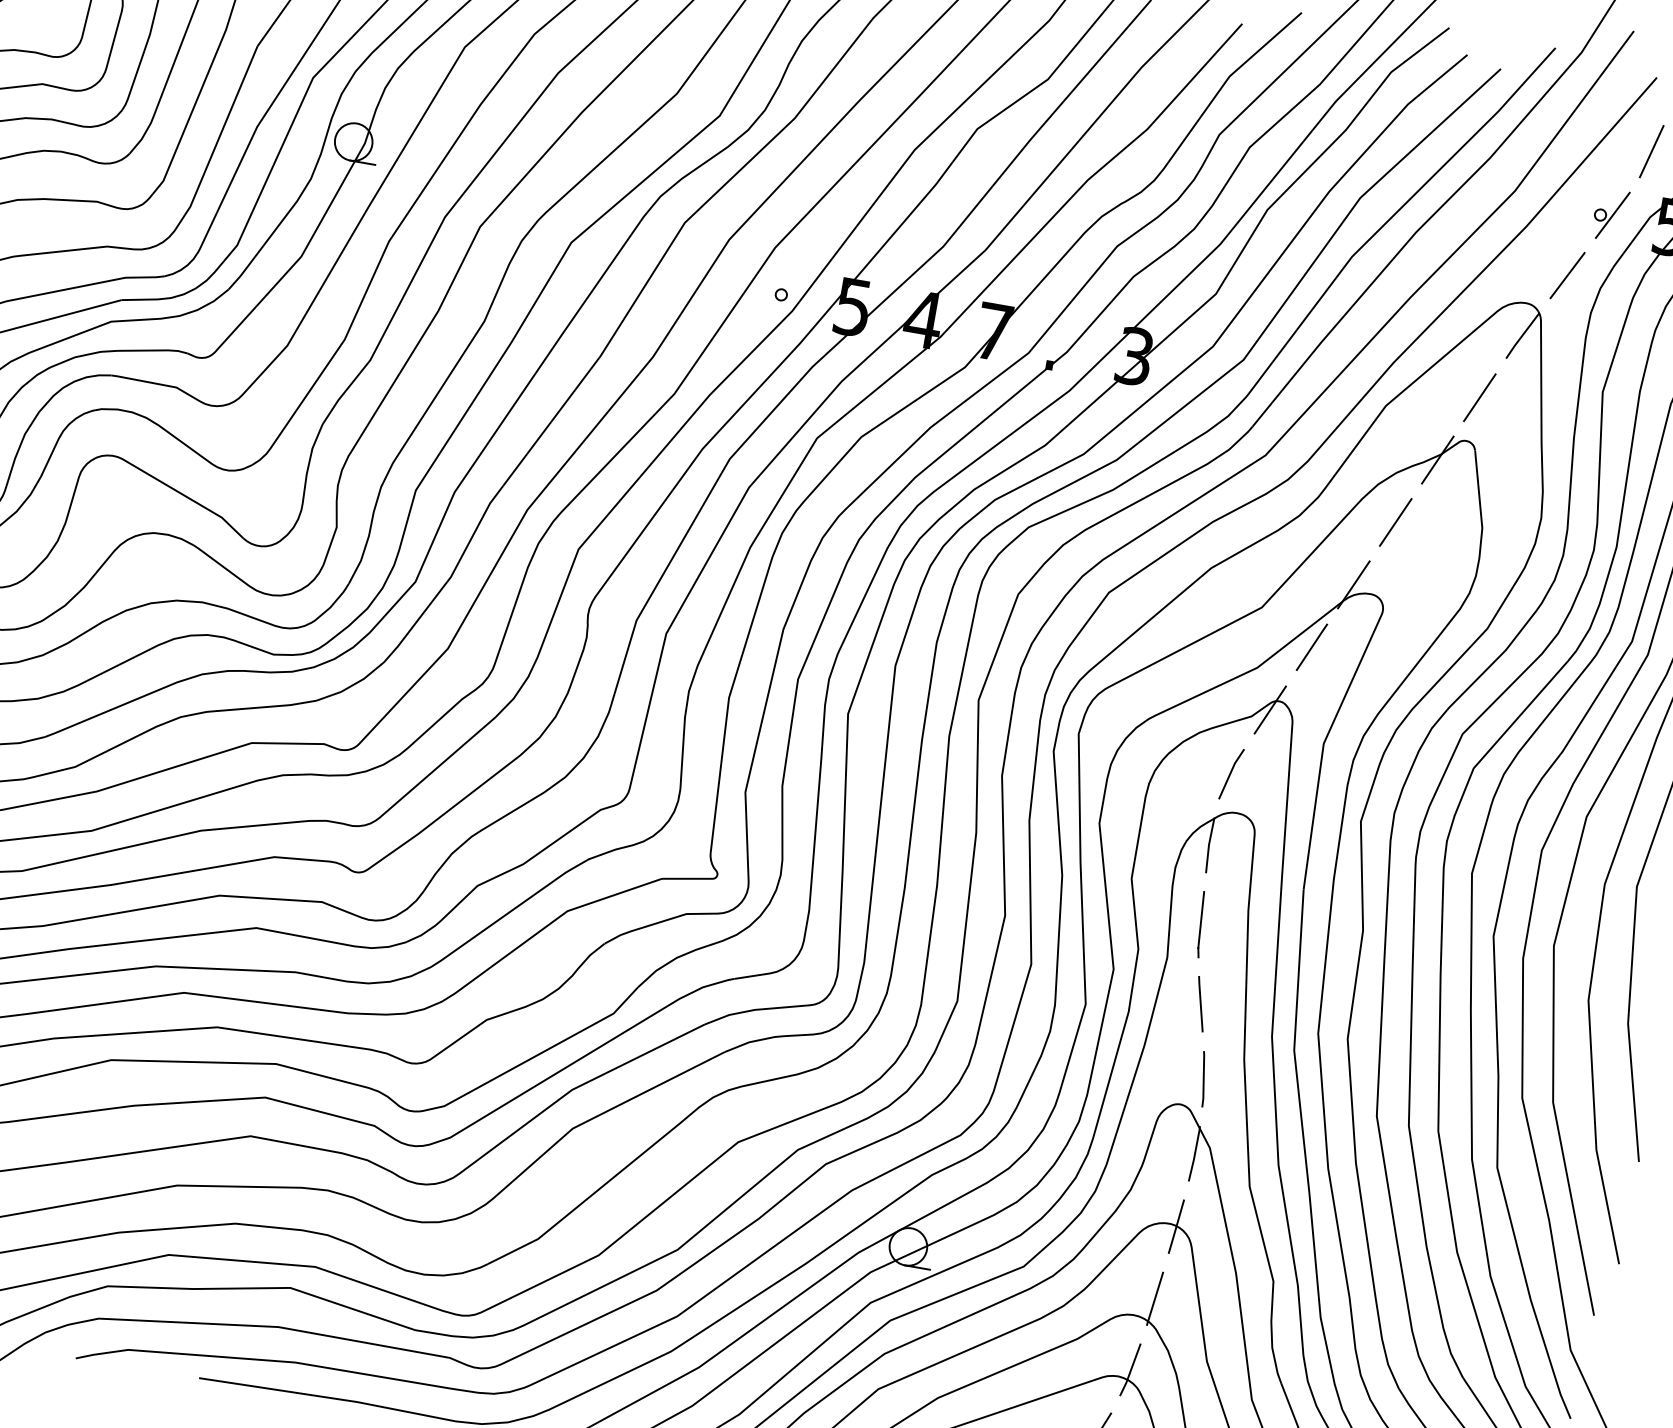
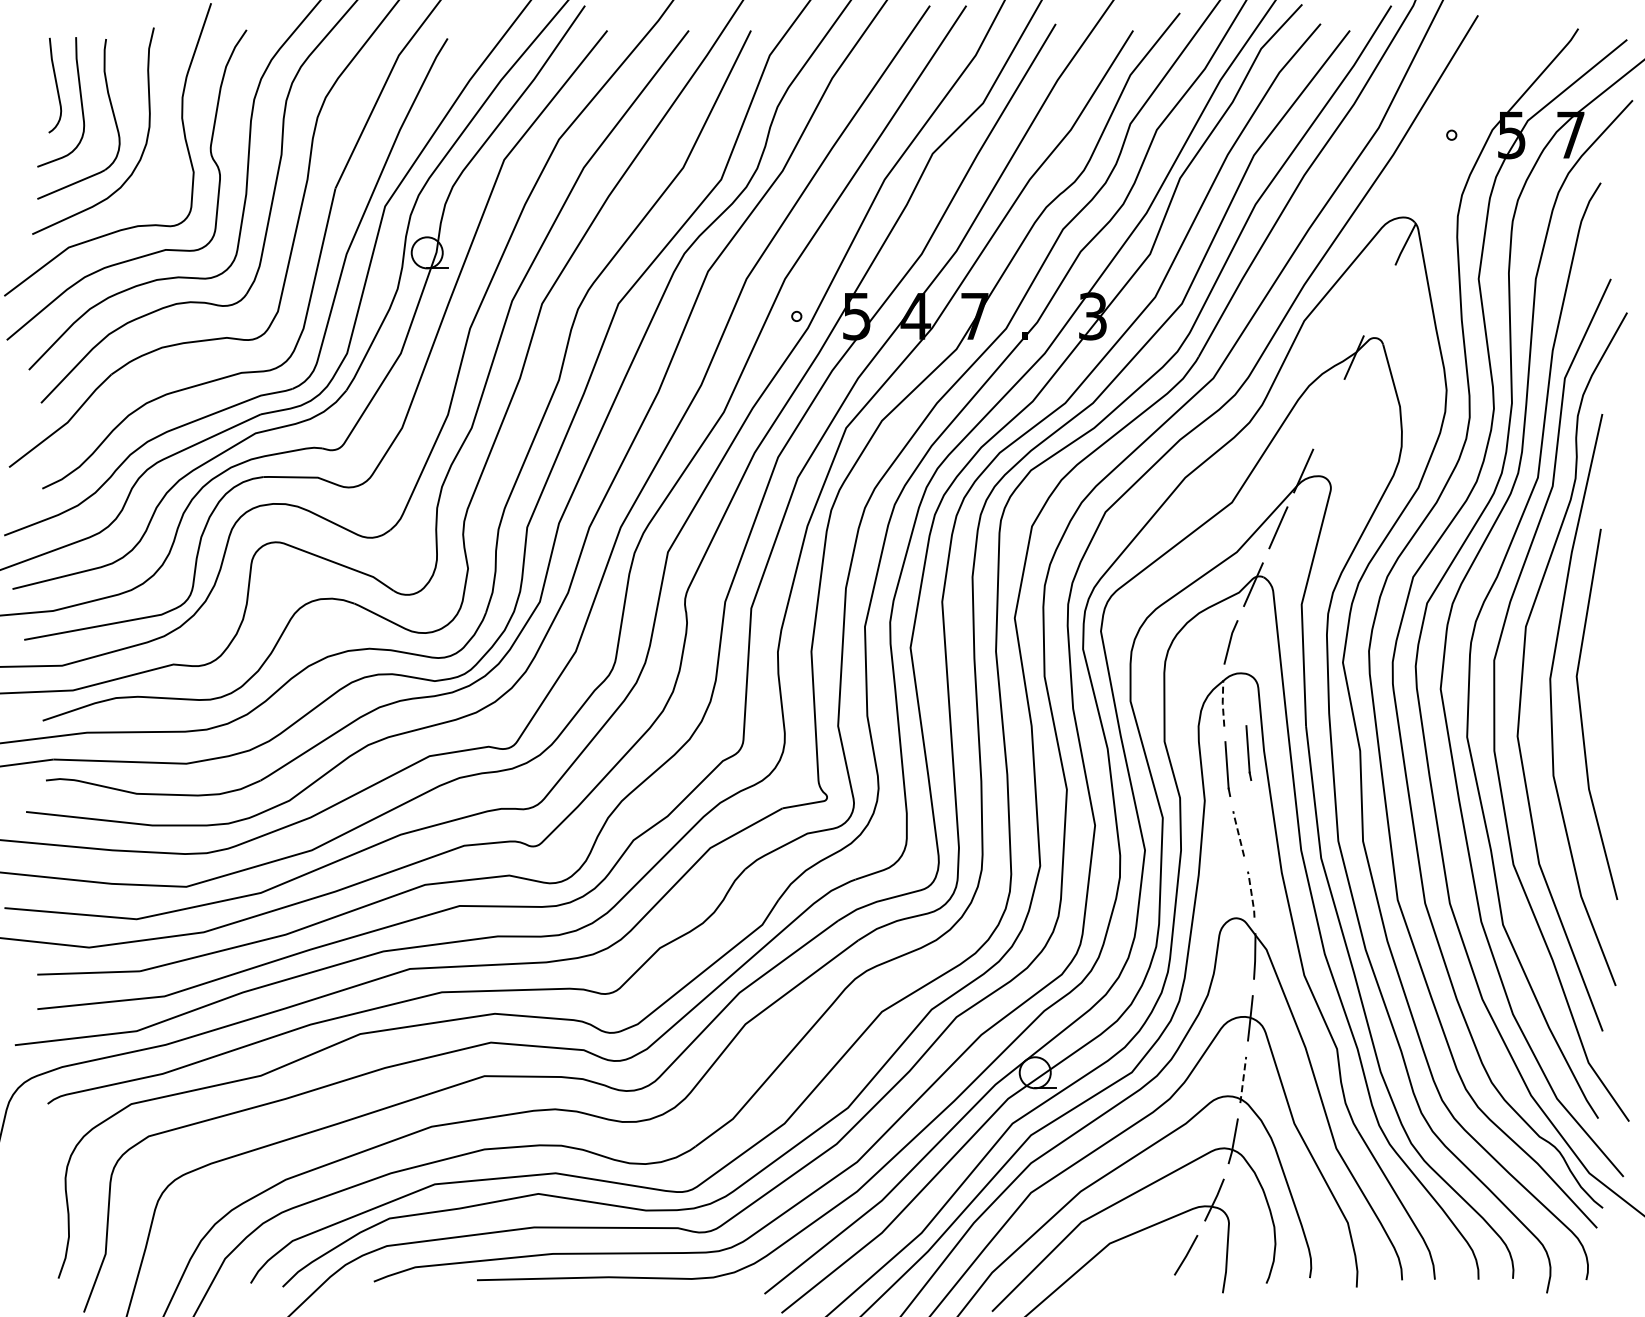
line: (1652, 150) -> (1484, 75), removed
line: (1612, 215) -> (1461, 133), removed
line: (1567, 274) -> (1433, 188), removed
line: (1479, 397) -> (1379, 300), removed
line: (1395, 522) -> (1328, 414), removed
line: (1208, 845) -> (1222, 703), solid -> dashed
line: (1229, 909) -> (1248, 752), added
line: (1200, 1002) -> (1238, 832), solid -> dashed
line: (1203, 1079) -> (1251, 894), solid -> dashed
line: (1155, 1297) -> (1243, 1078), solid -> dashed

